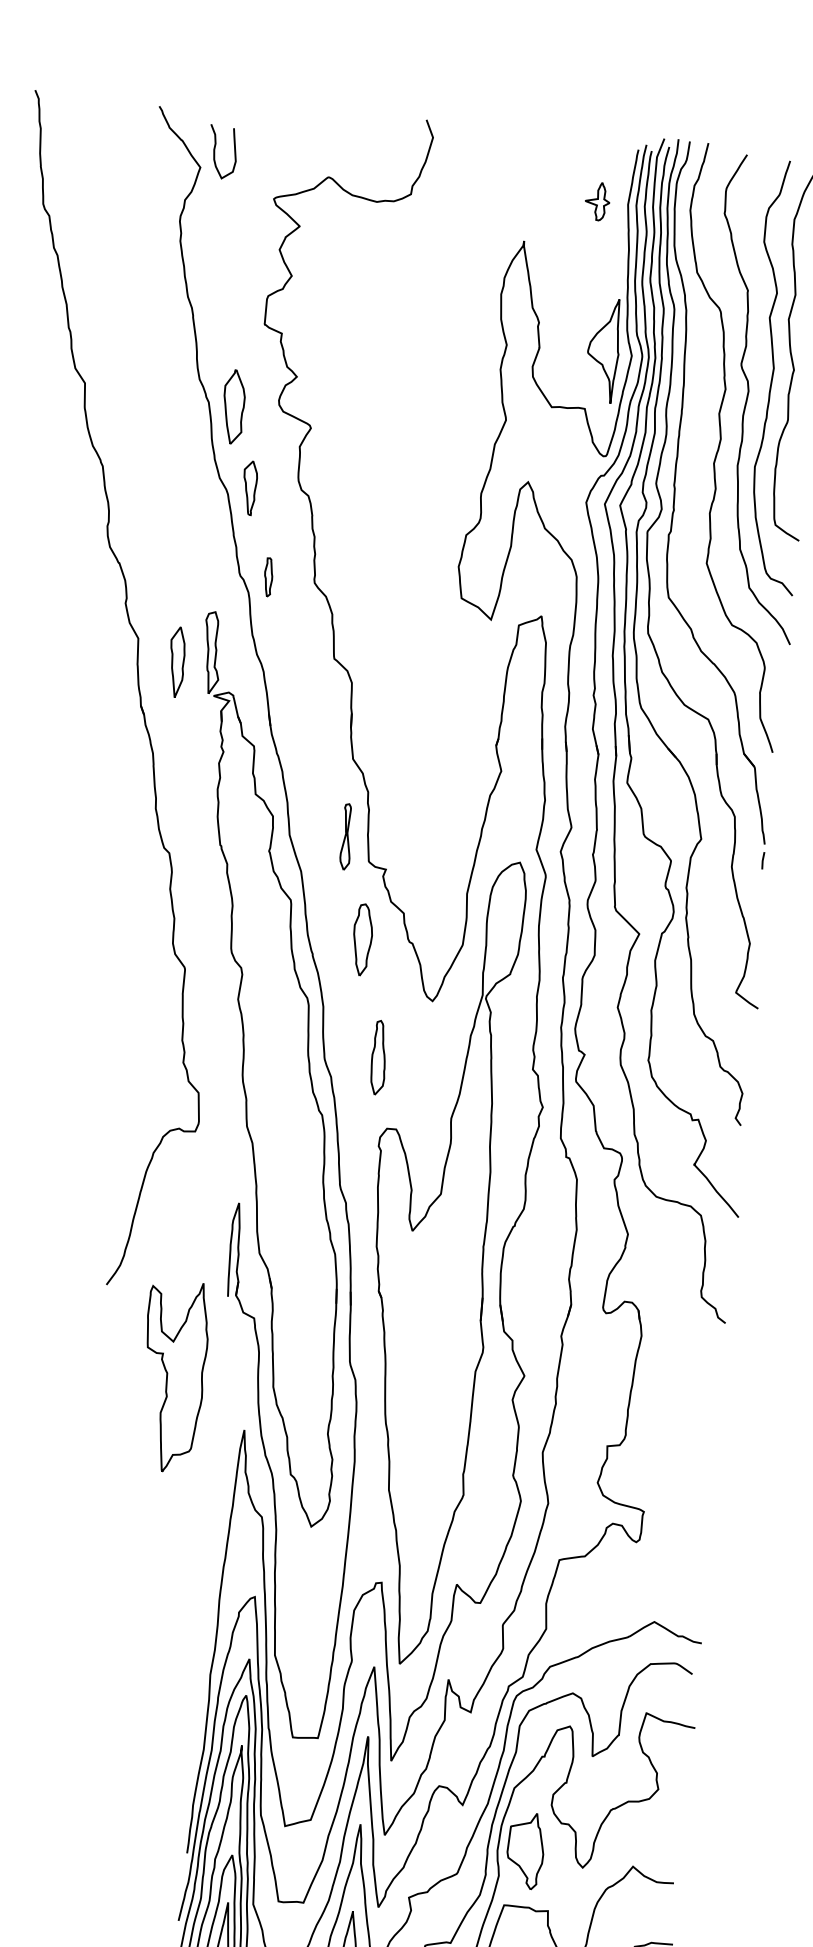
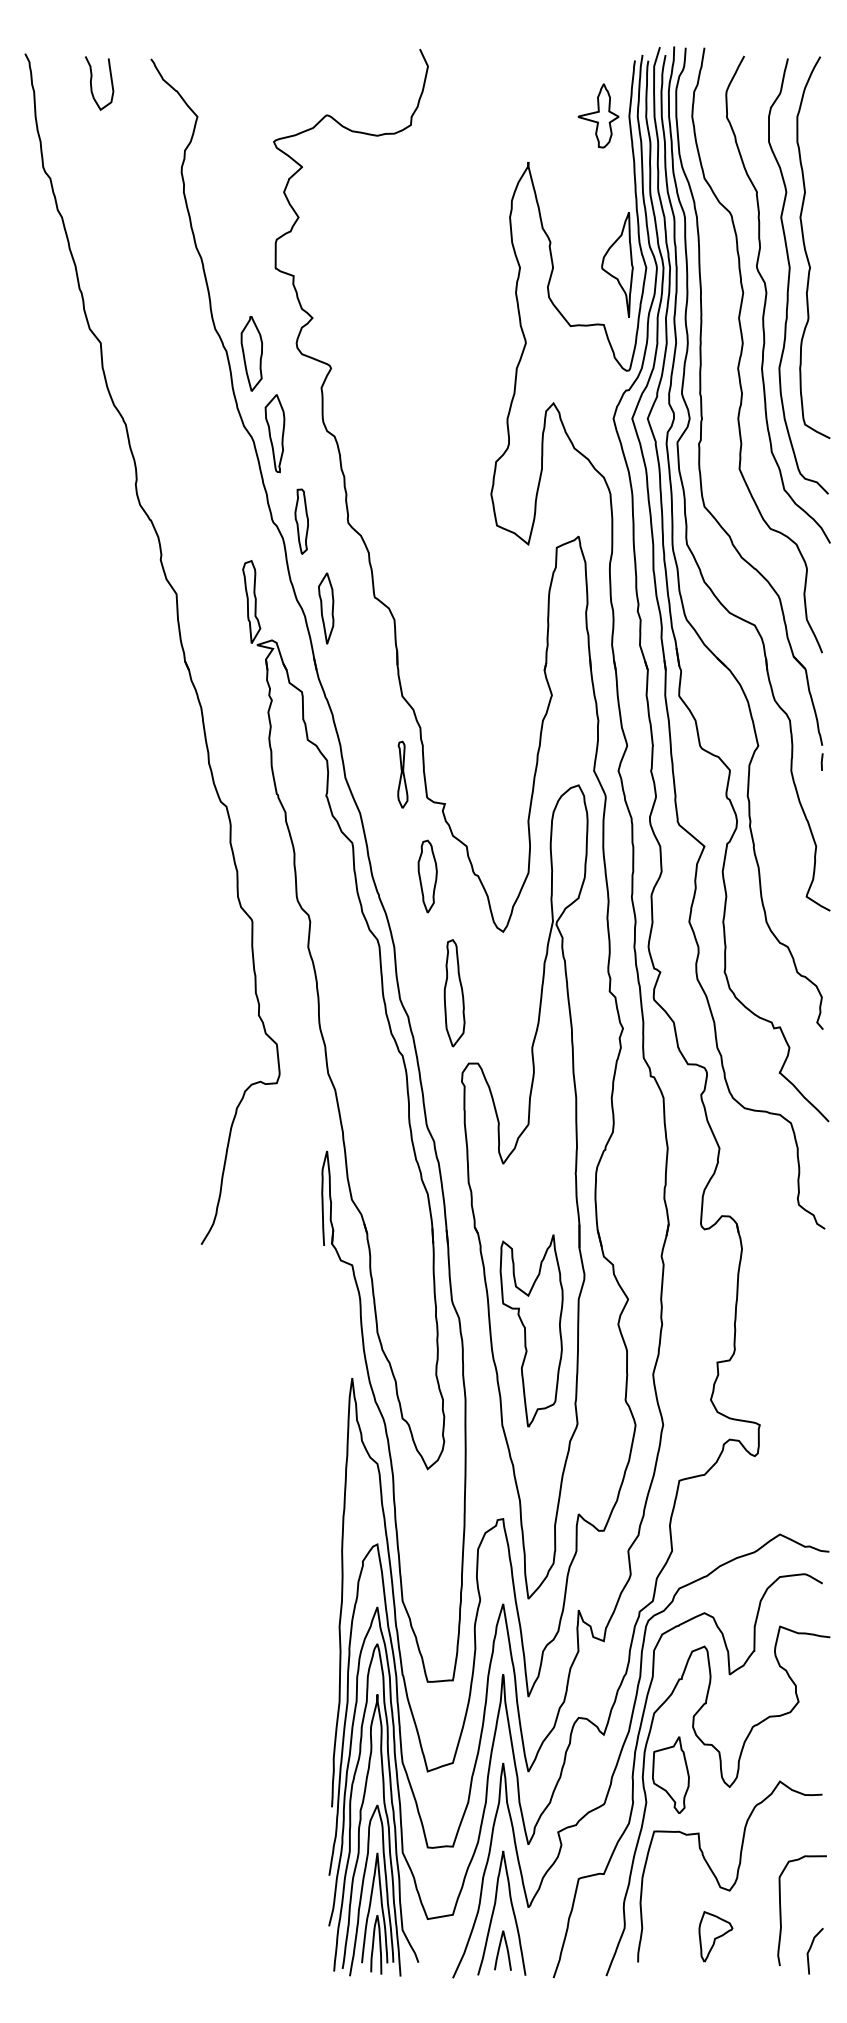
curve: (215, 154) -> (92, 86), moved
part: (597, 201) -> (598, 115), size x1.67
part: (249, 487) -> (274, 433), size x1.43
part: (268, 577) -> (301, 521), size x1.67
part: (177, 662) -> (326, 608), moved
part: (378, 1058) -> (454, 993), size x1.43
part: (173, 1376) -> (531, 1330), moved

